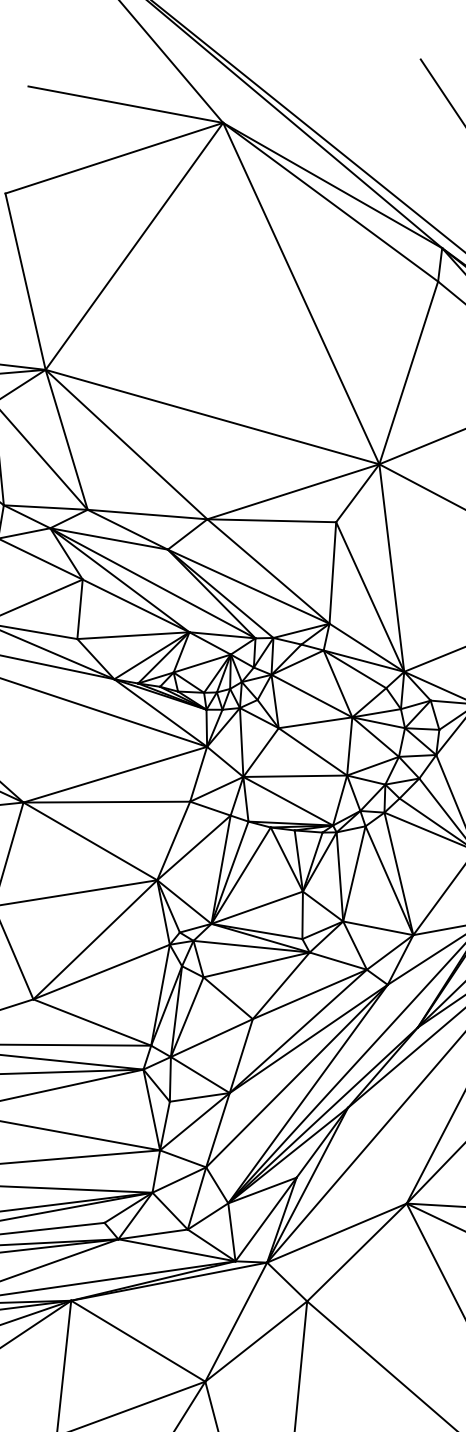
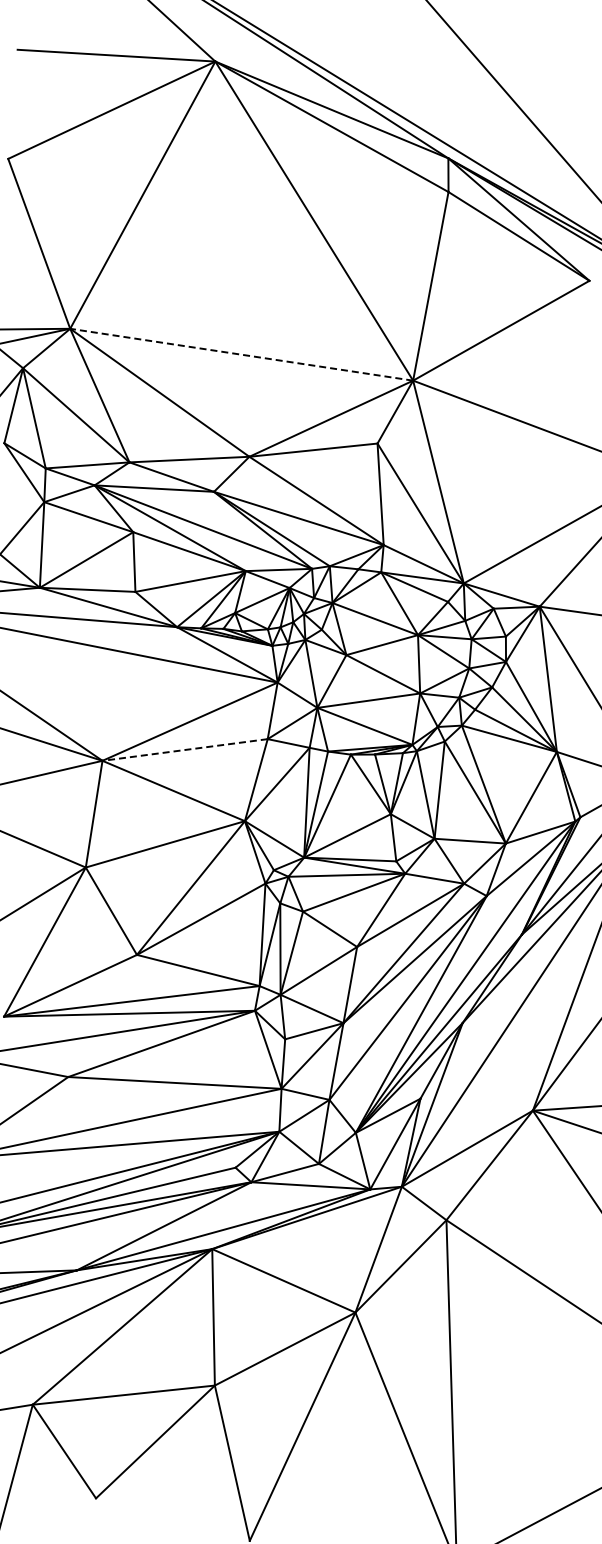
line: (212, 416) -> (241, 354), solid -> dashed
line: (106, 802) -> (184, 750), solid -> dashed

